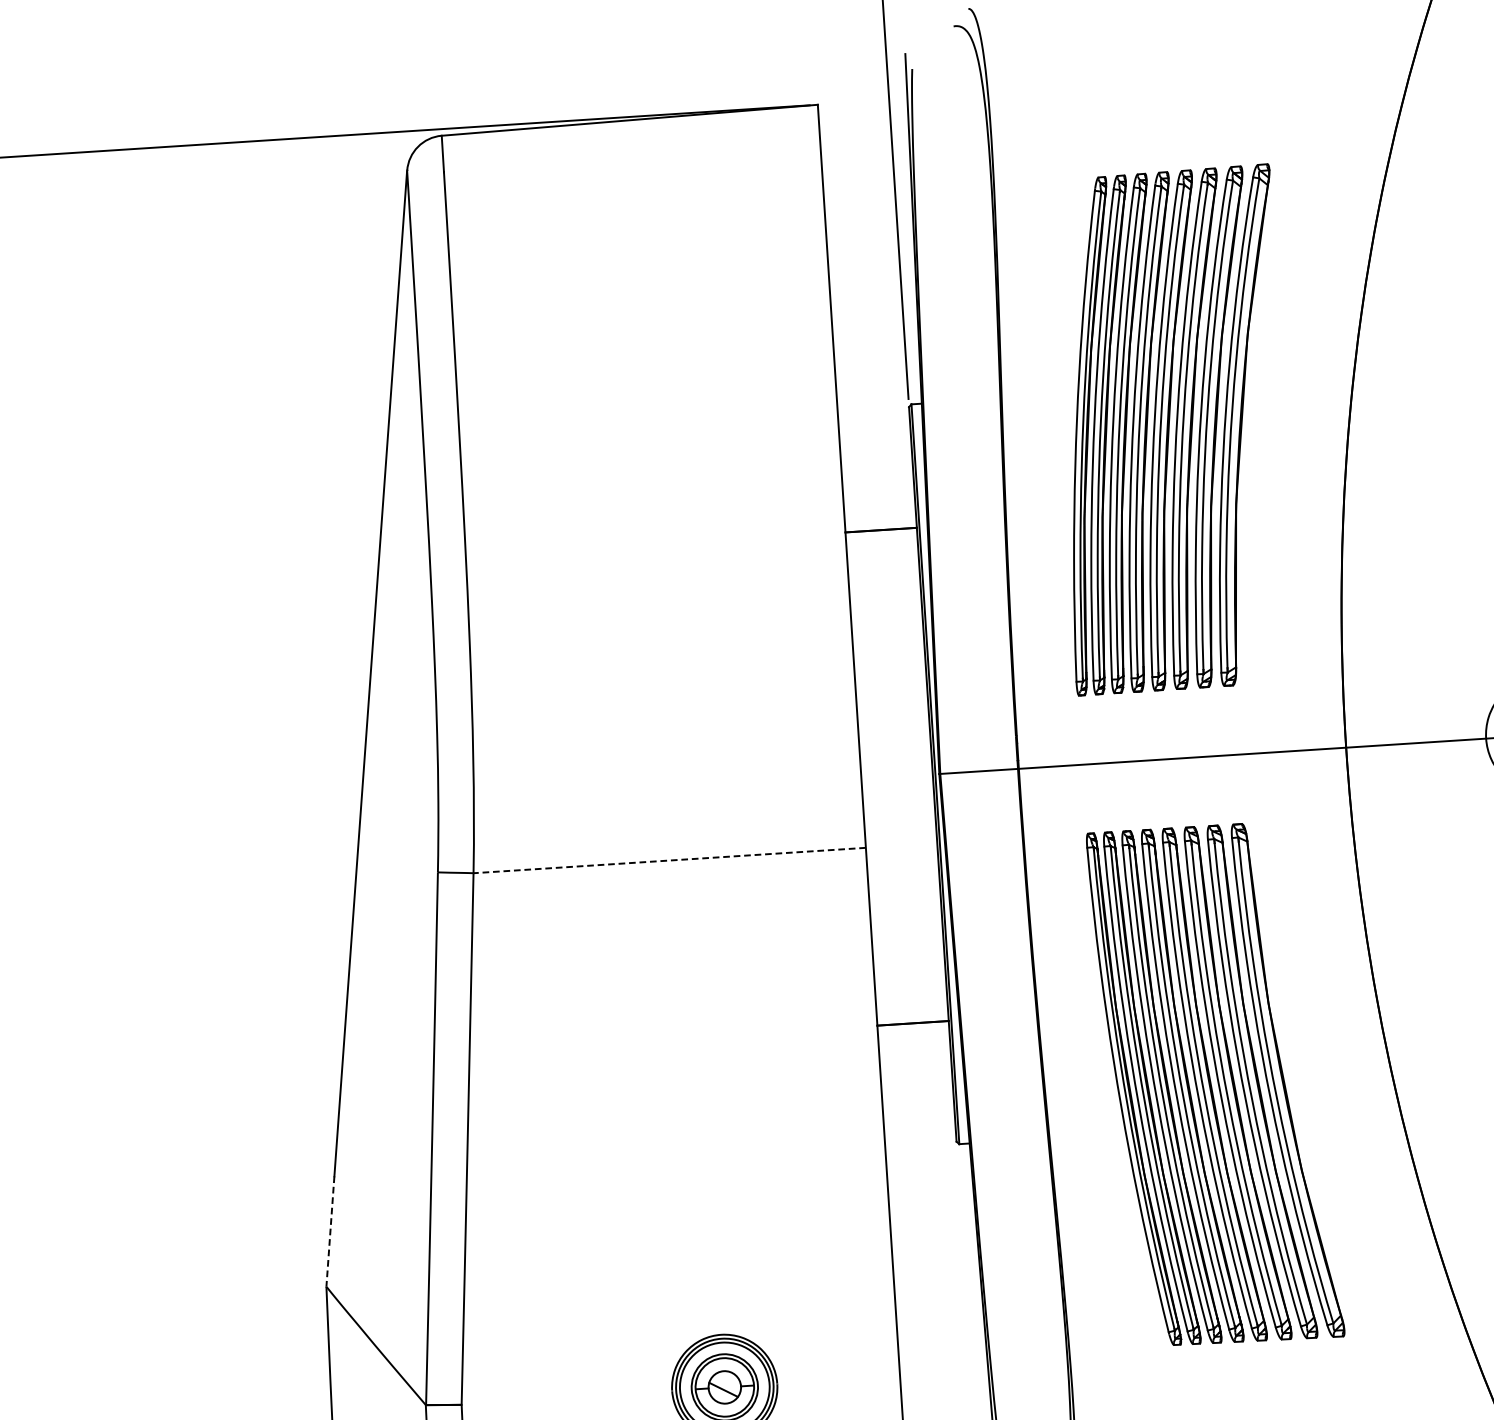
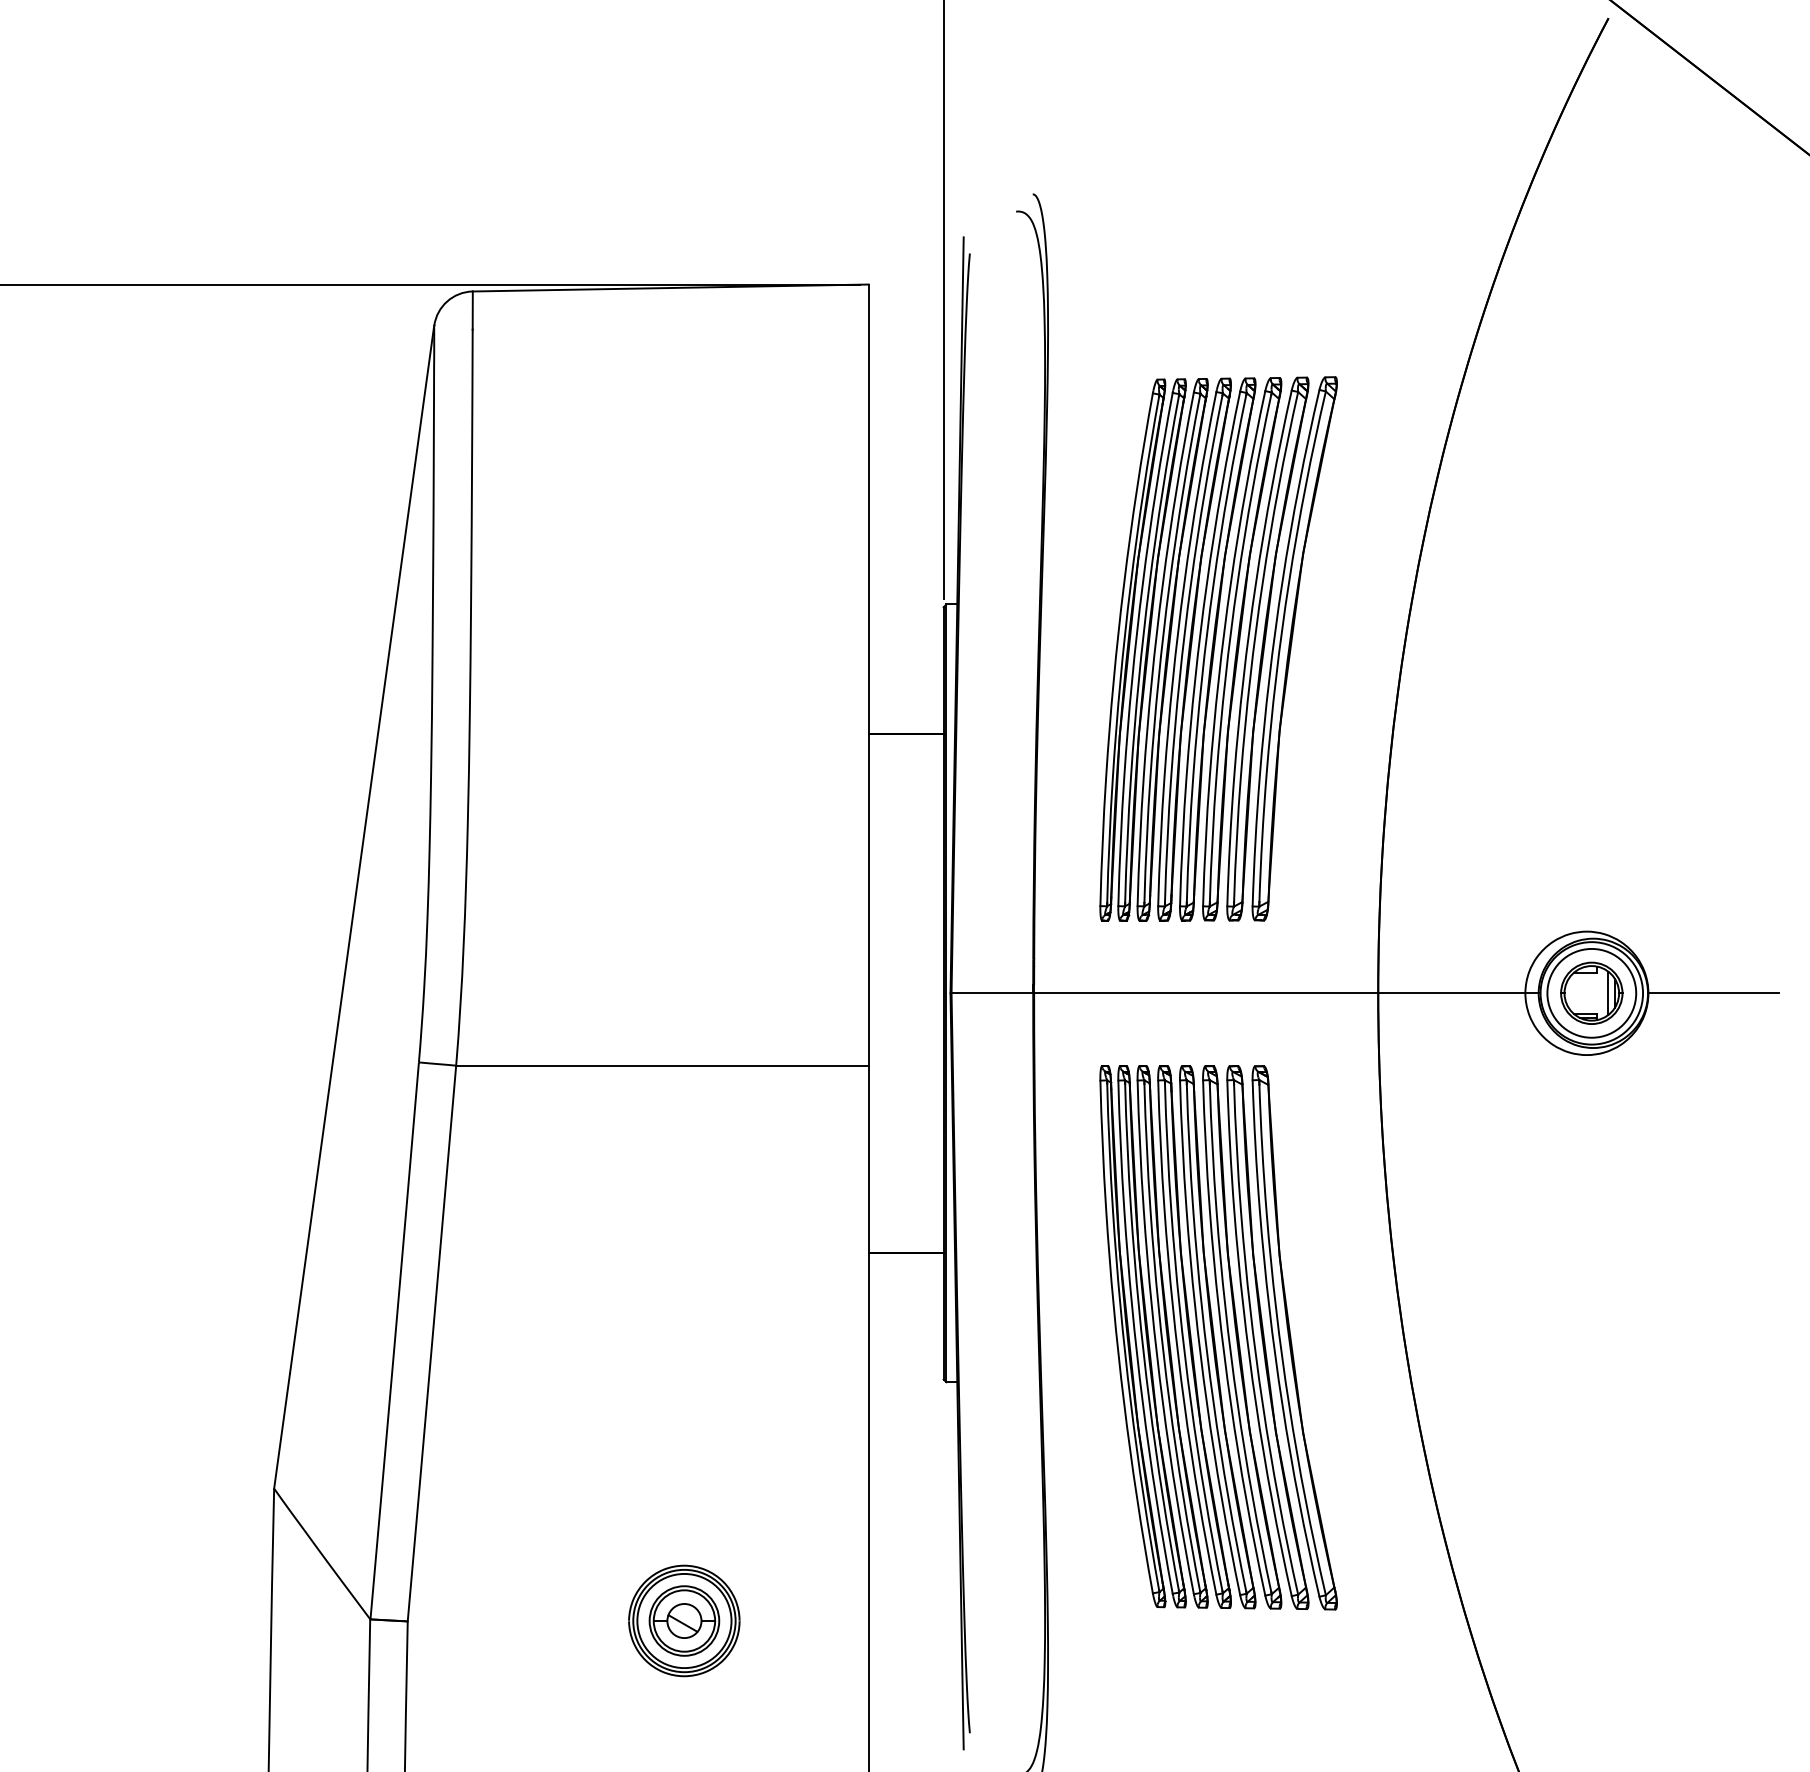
line: (668, 860) -> (661, 1065), dashed -> solid
line: (330, 1231) -> (282, 1431), dashed -> solid

